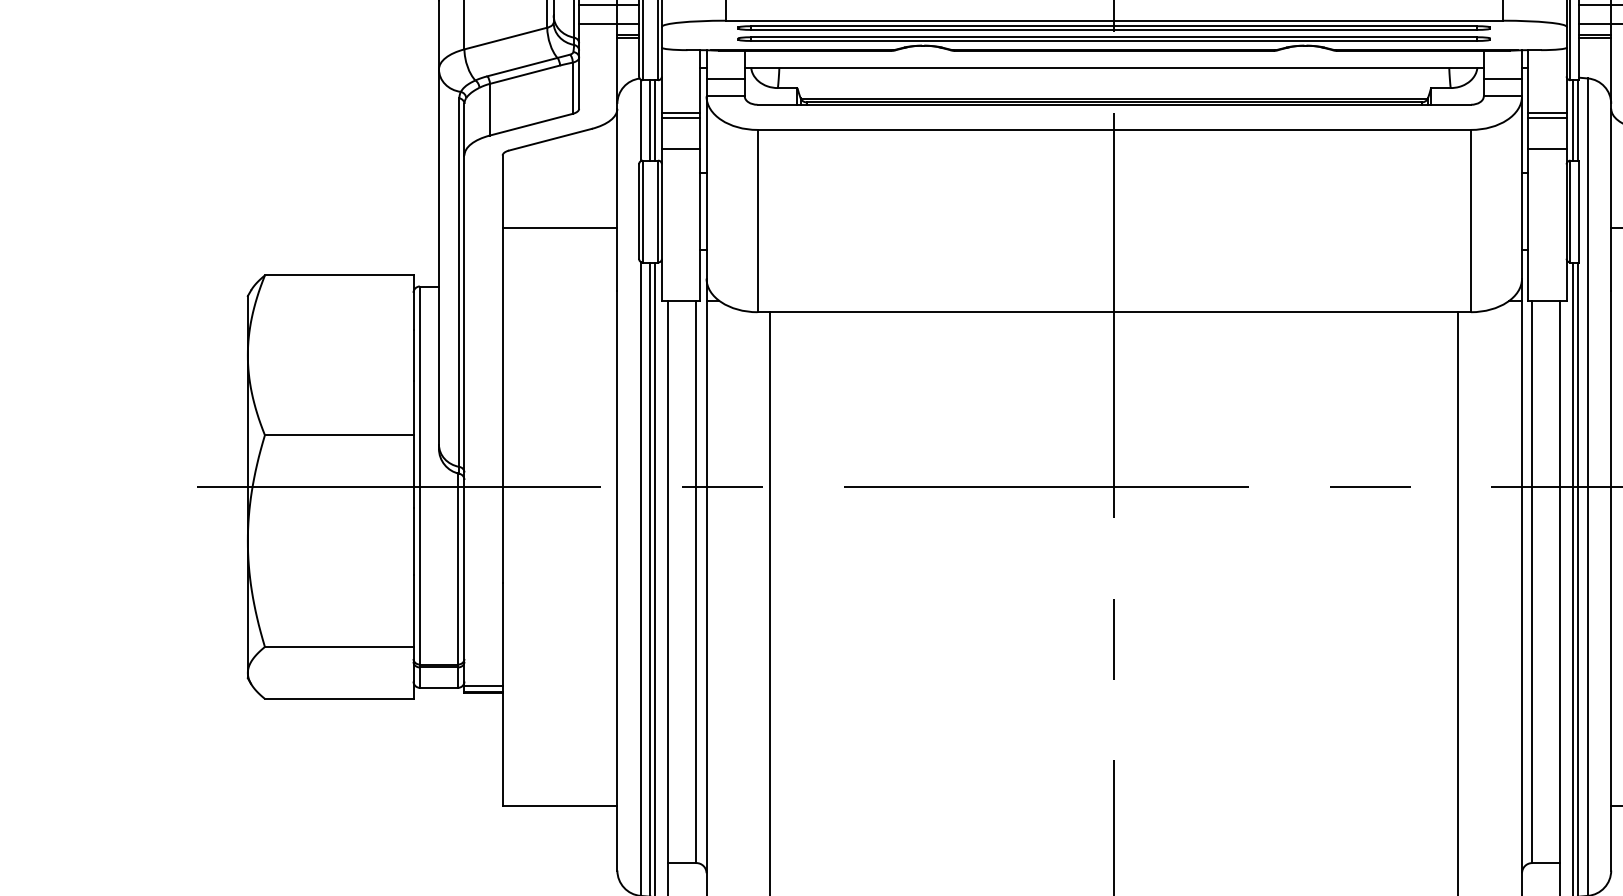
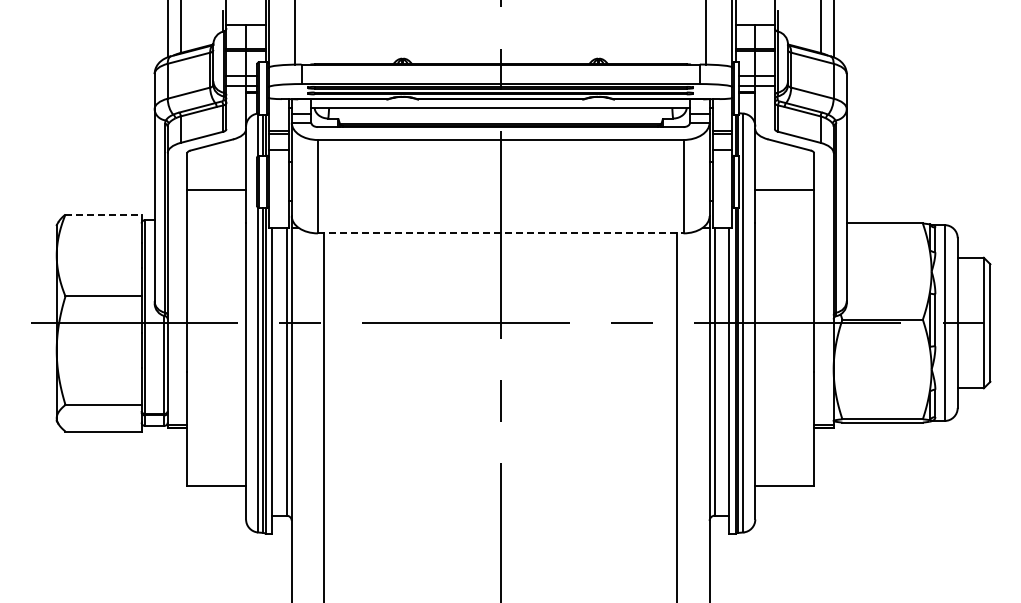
line: (341, 275) -> (104, 214), solid -> dashed
line: (1113, 312) -> (500, 233), solid -> dashed

